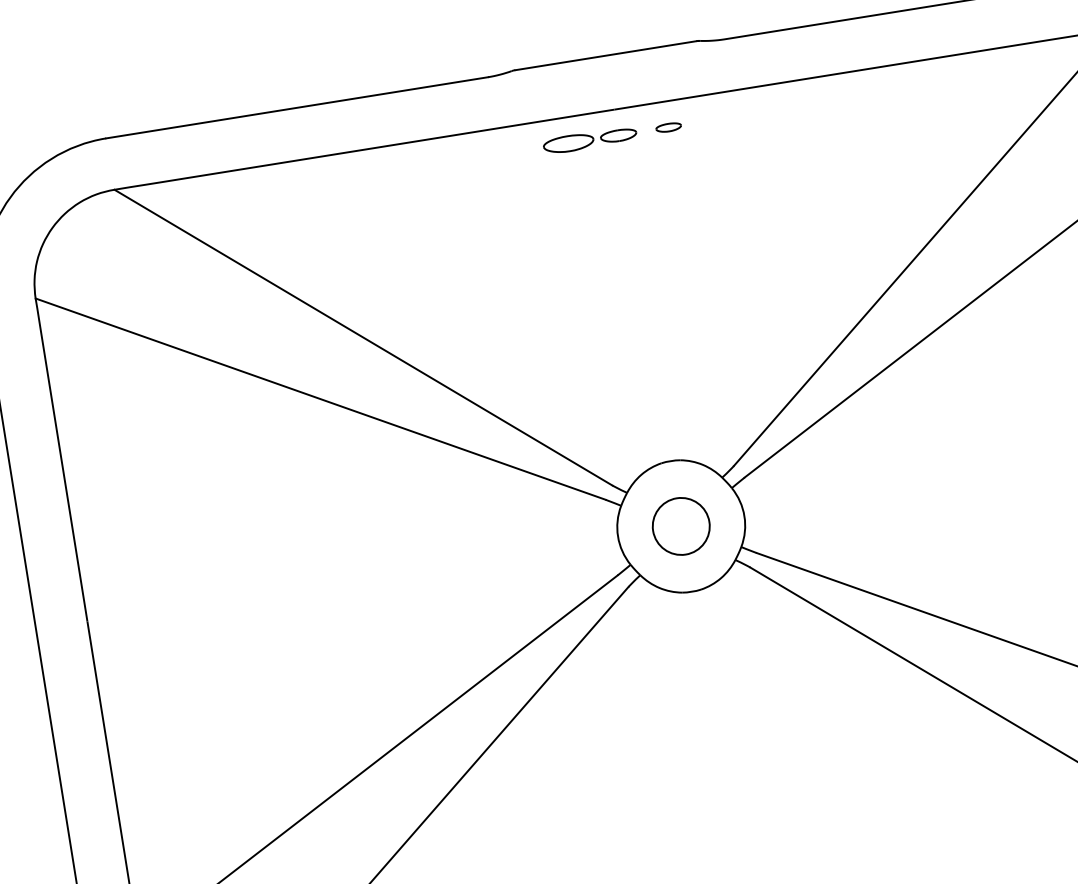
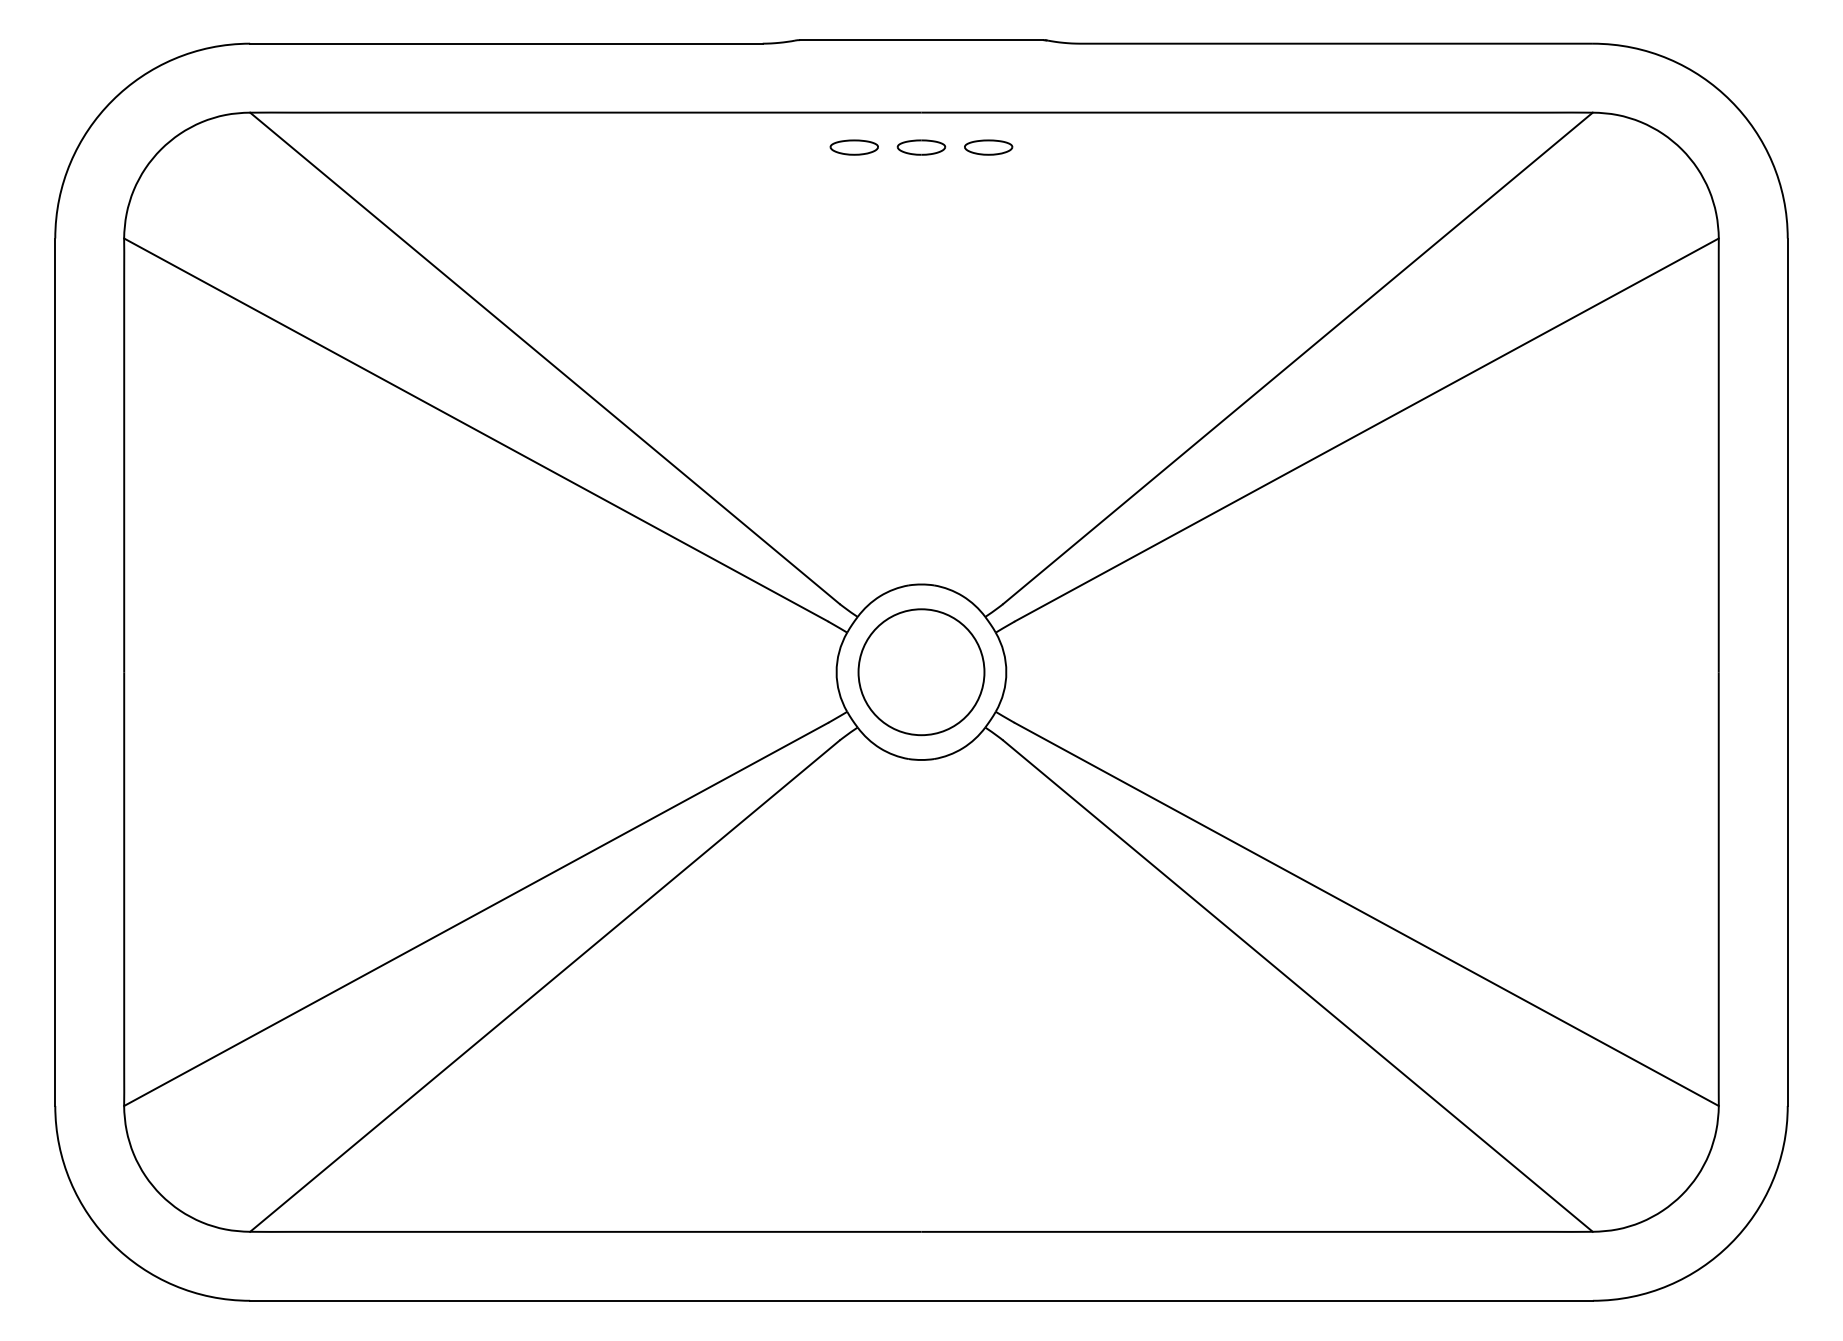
part: (668, 127) -> (988, 147), size x1.43
part: (568, 143) -> (853, 147), size x0.71
circle: (681, 526) -> (921, 672), size x1.67

